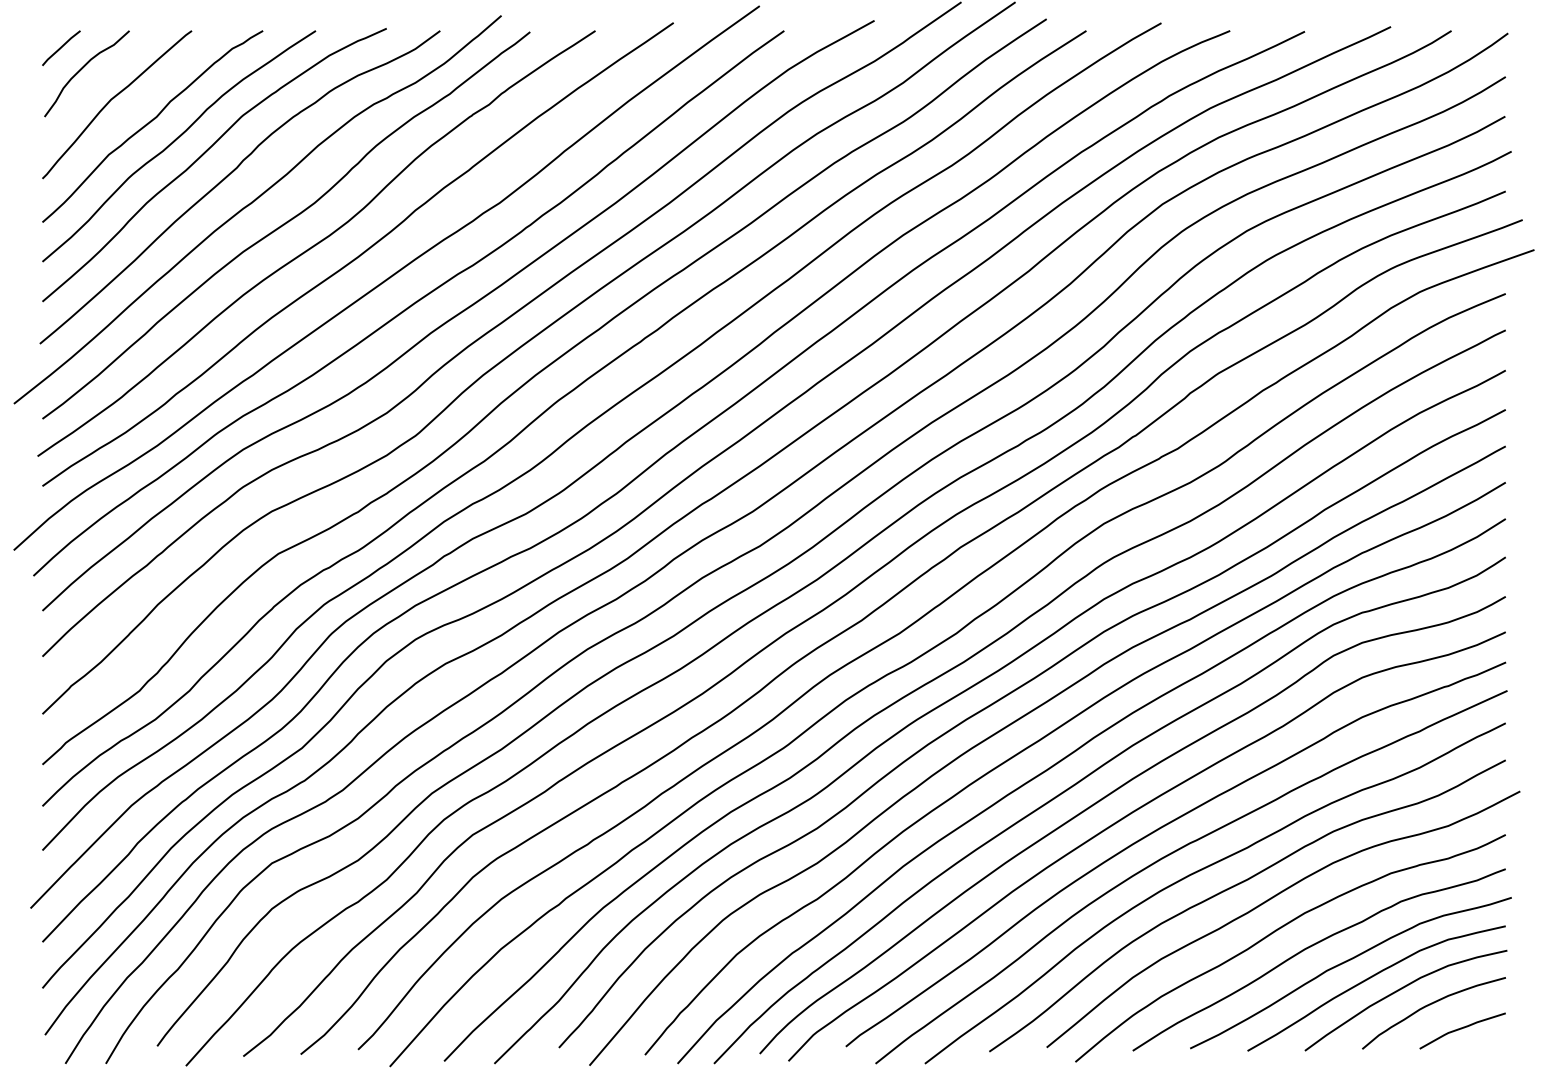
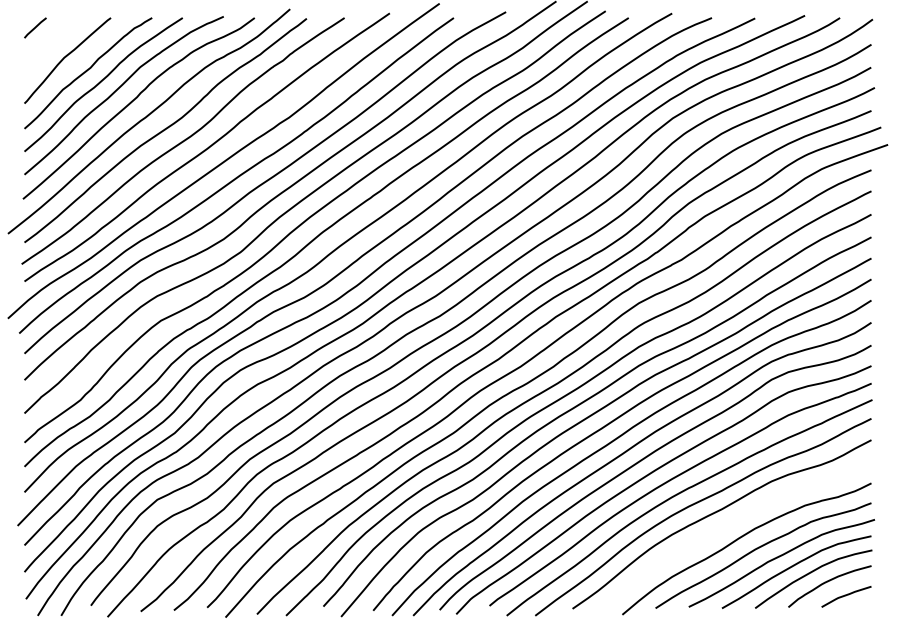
curve: (83, 68) -> (48, 39), removed
curve: (1274, 899) -> (737, 520), removed

